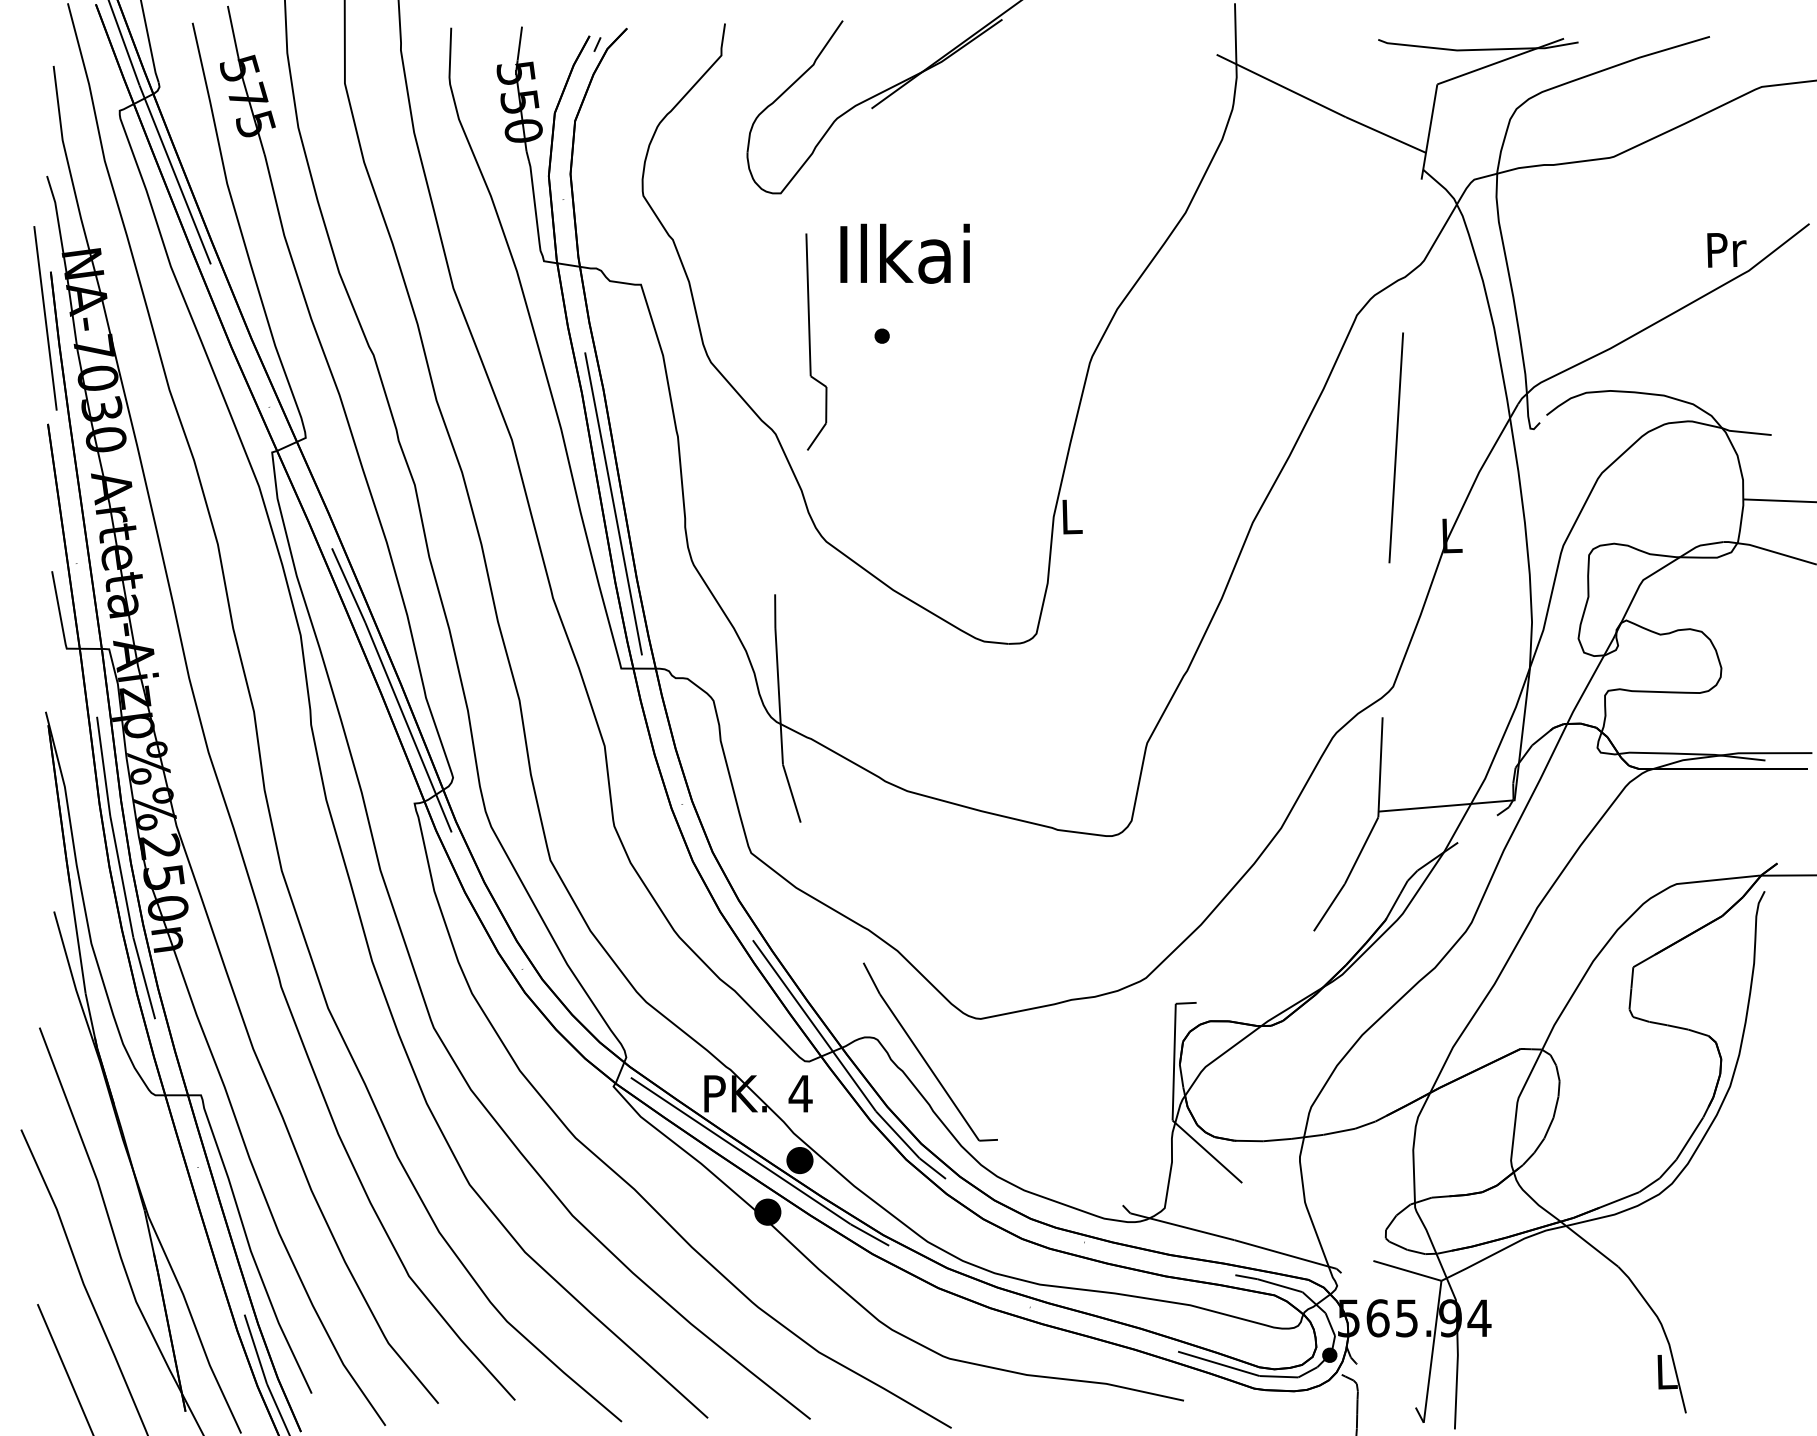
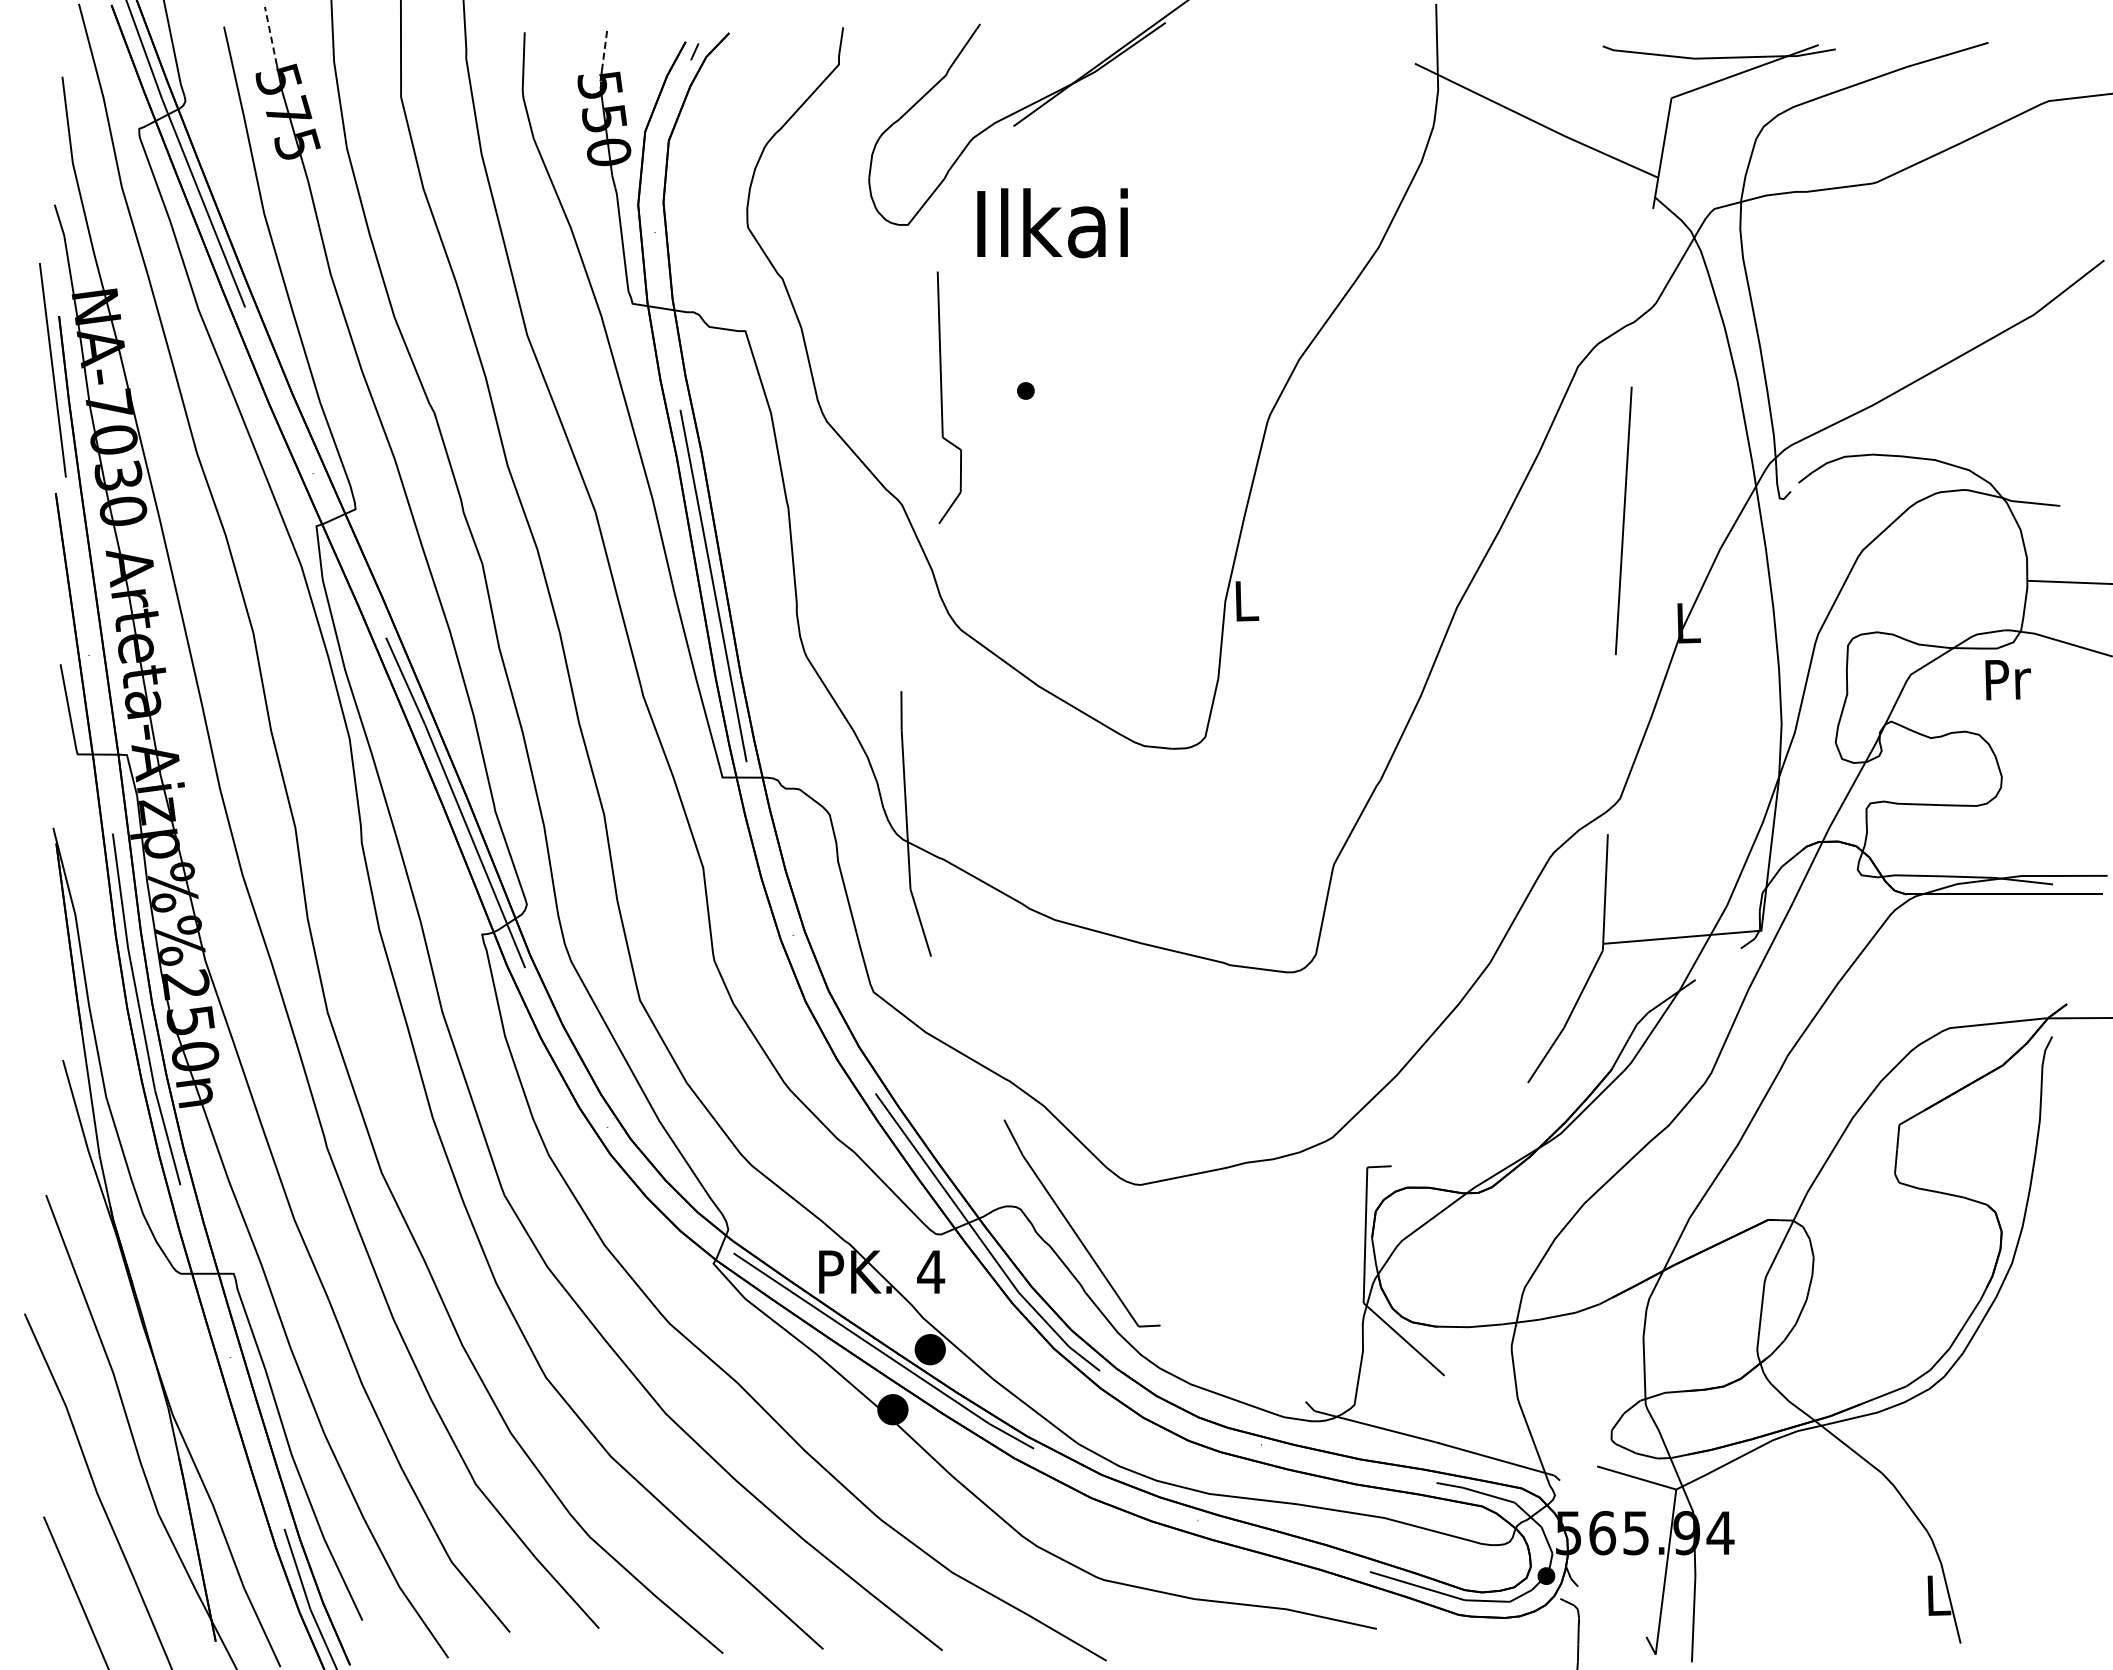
line: (232, 31) -> (270, 36), solid -> dashed
line: (519, 43) -> (604, 50), solid -> dashed
text: (1726, 250) -> (2007, 680), moved
text: (905, 254) -> (1052, 223), moved

